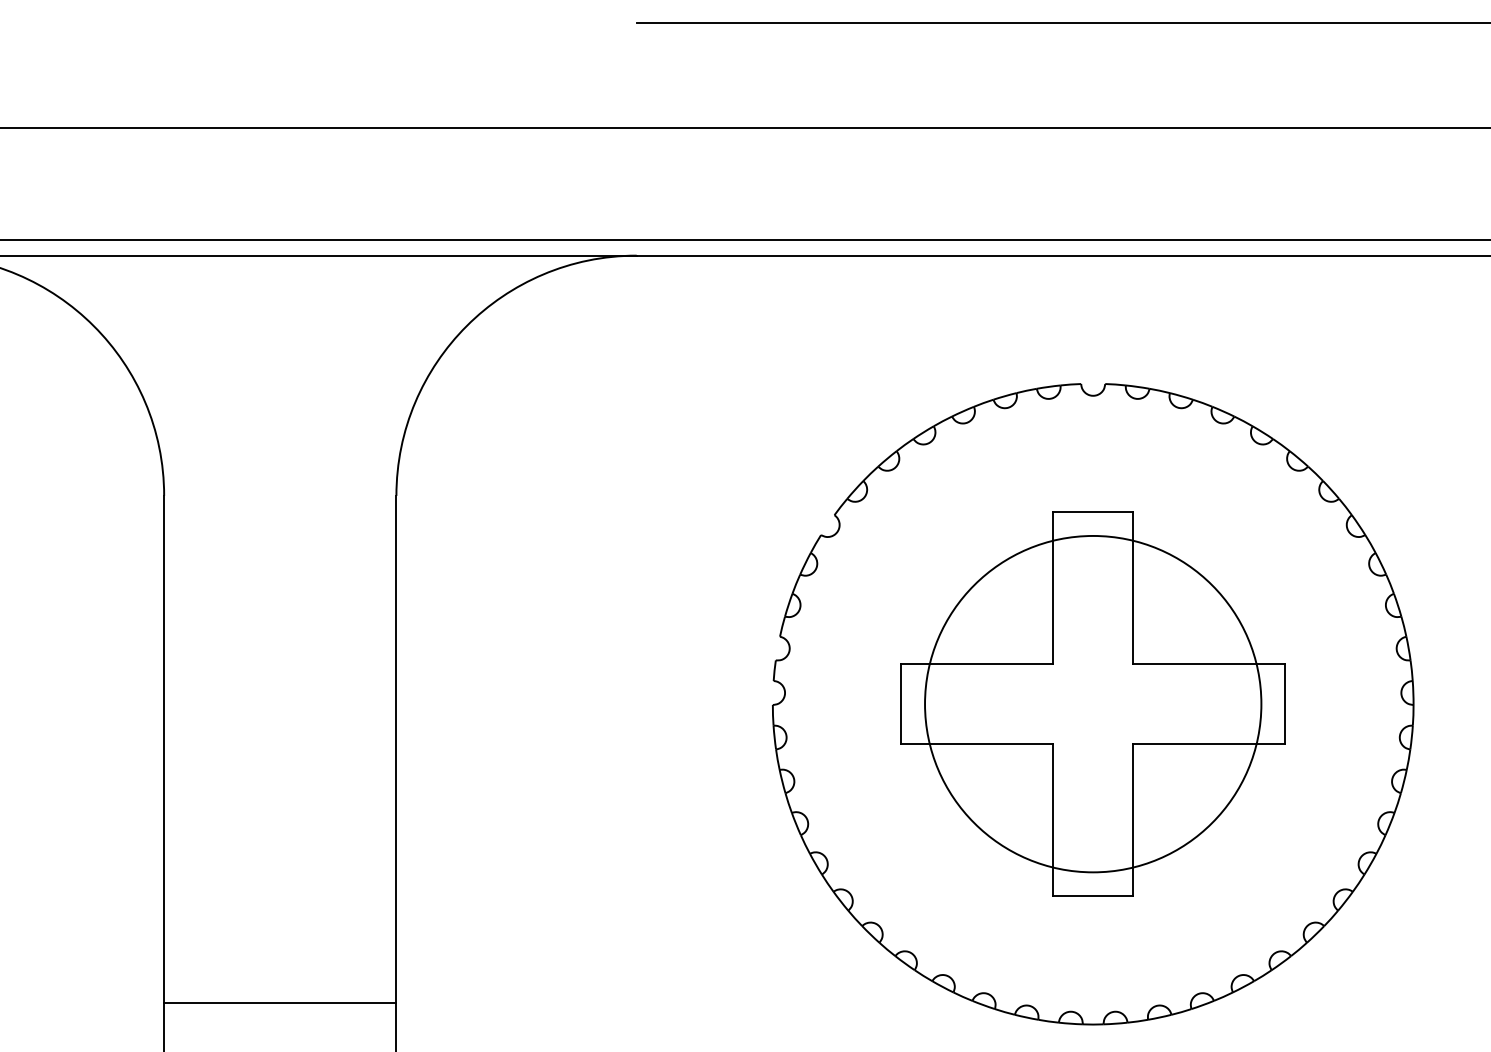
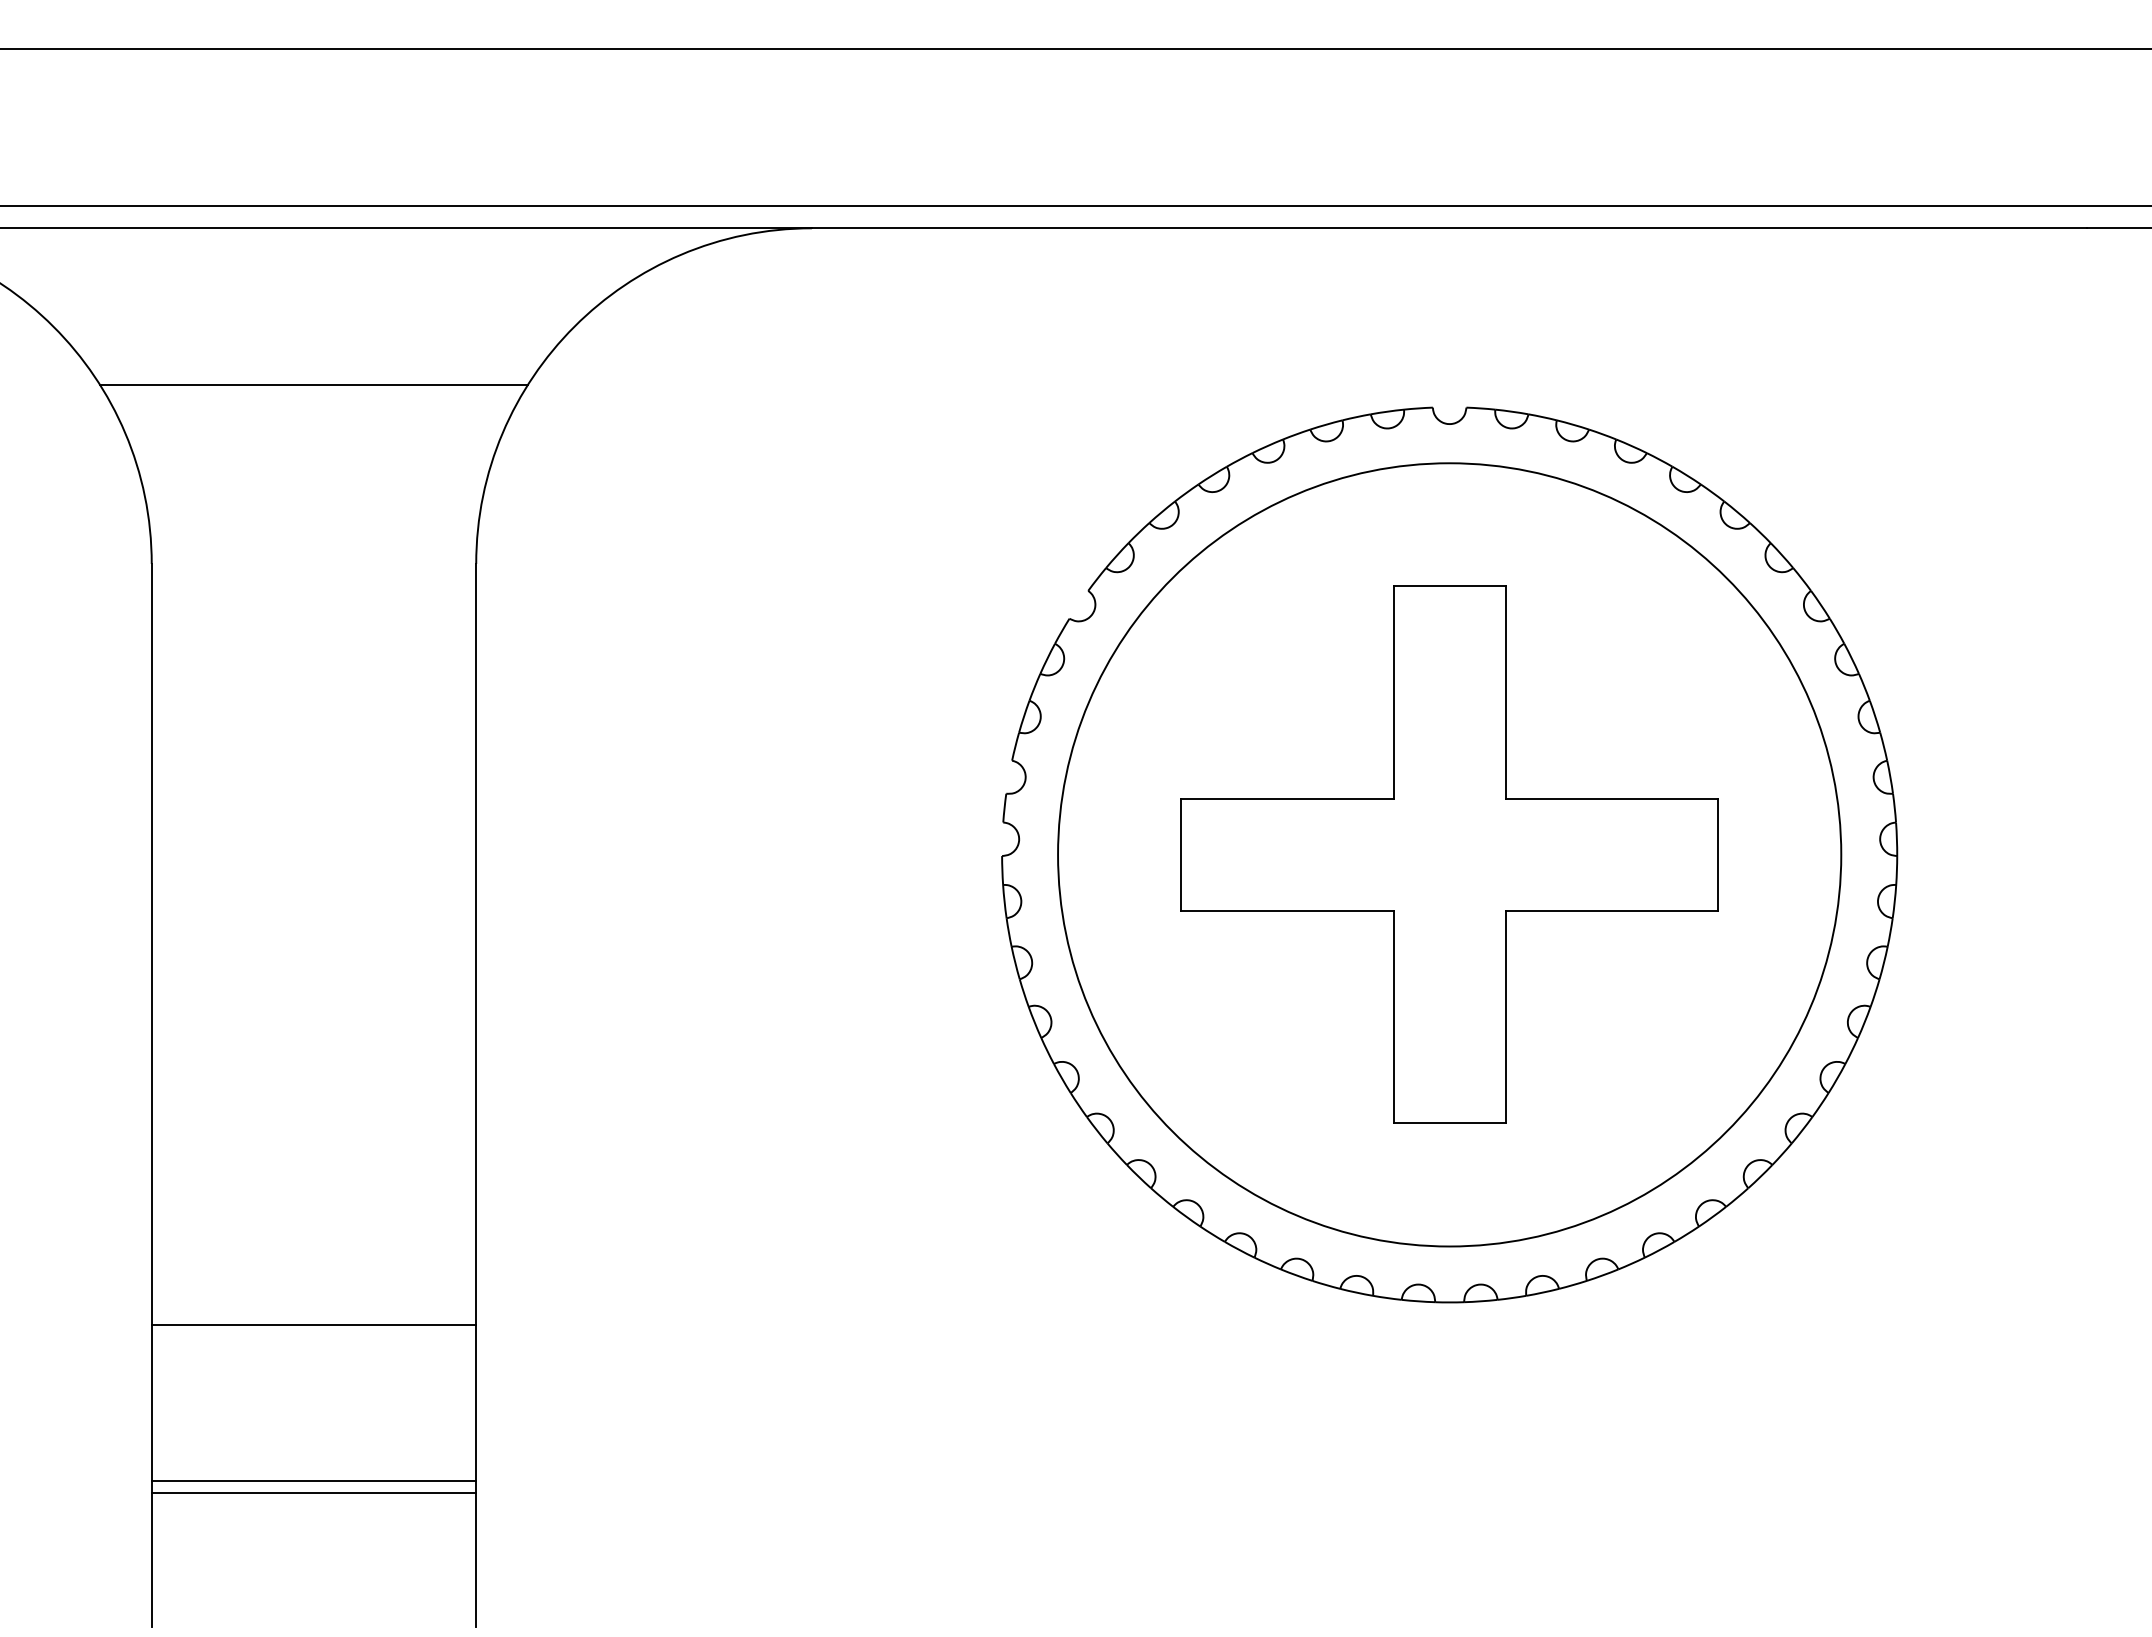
line: (279, 367) -> (313, 384), added
circle: (1093, 703) -> (1449, 854), size x1.67
line: (279, 1003) -> (313, 1324), moved

